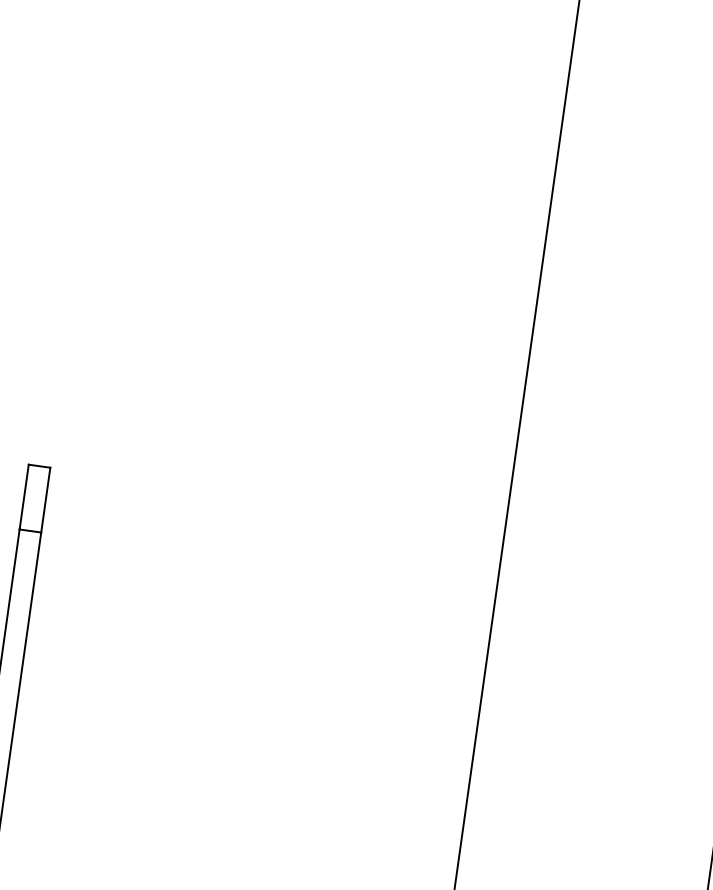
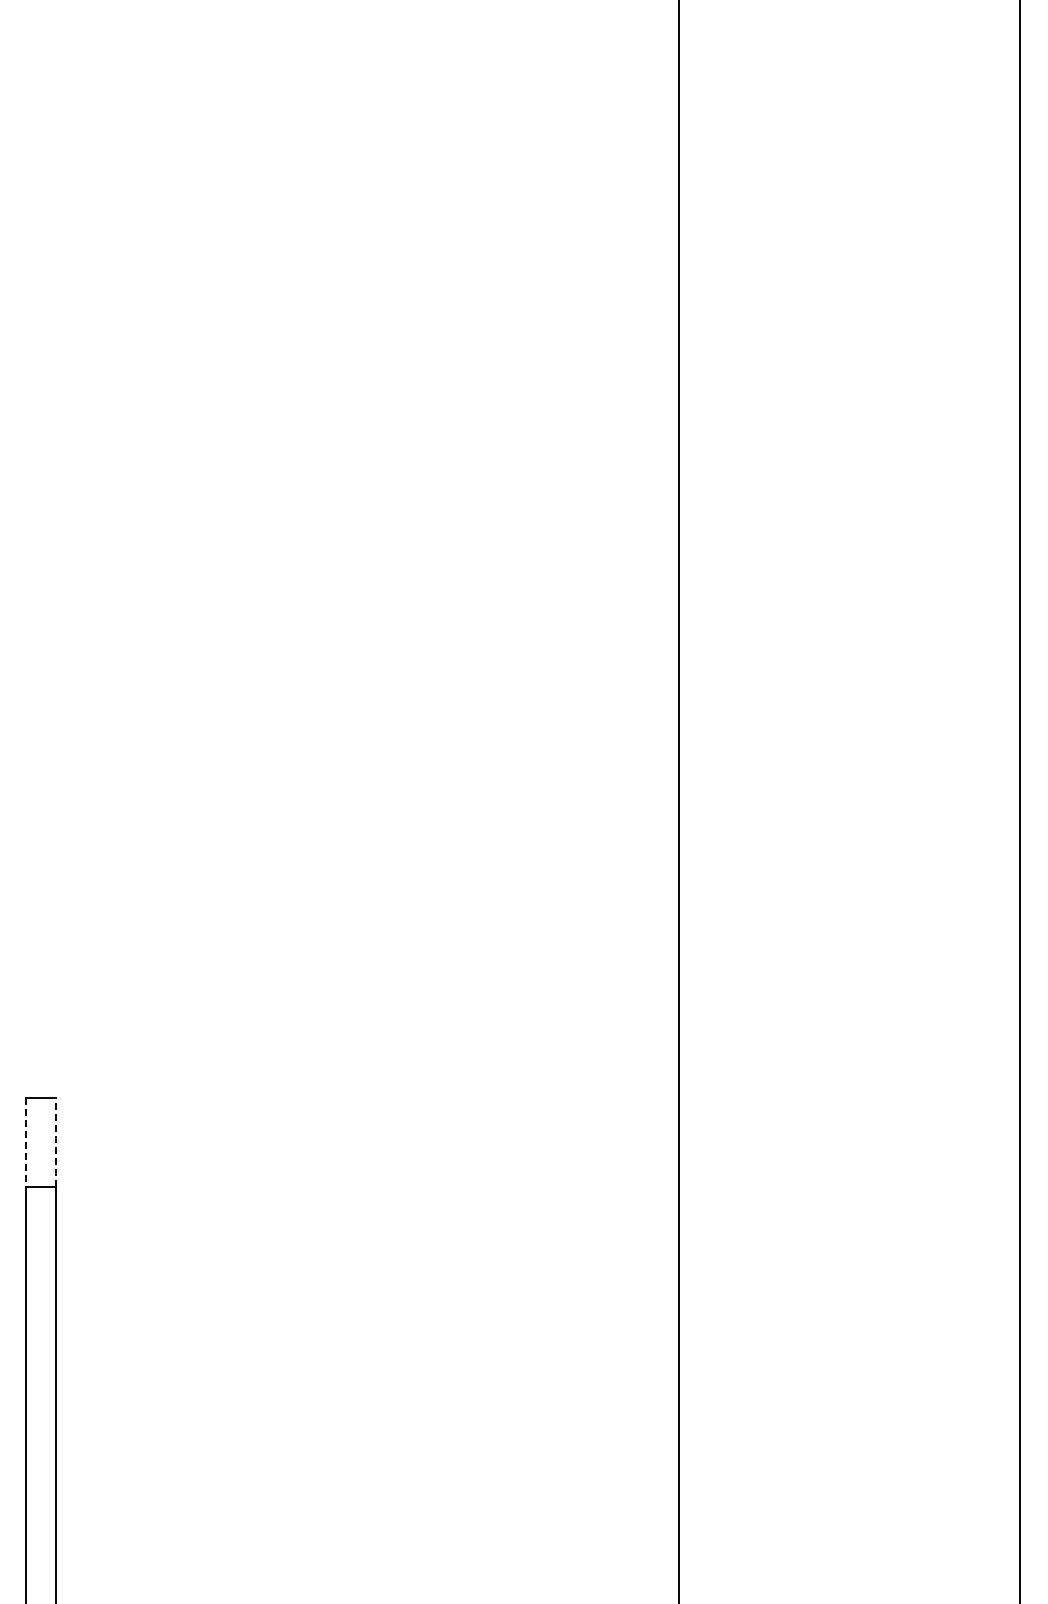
line: (23, 497) -> (25, 1142), solid -> dashed
line: (45, 499) -> (55, 1141), solid -> dashed

